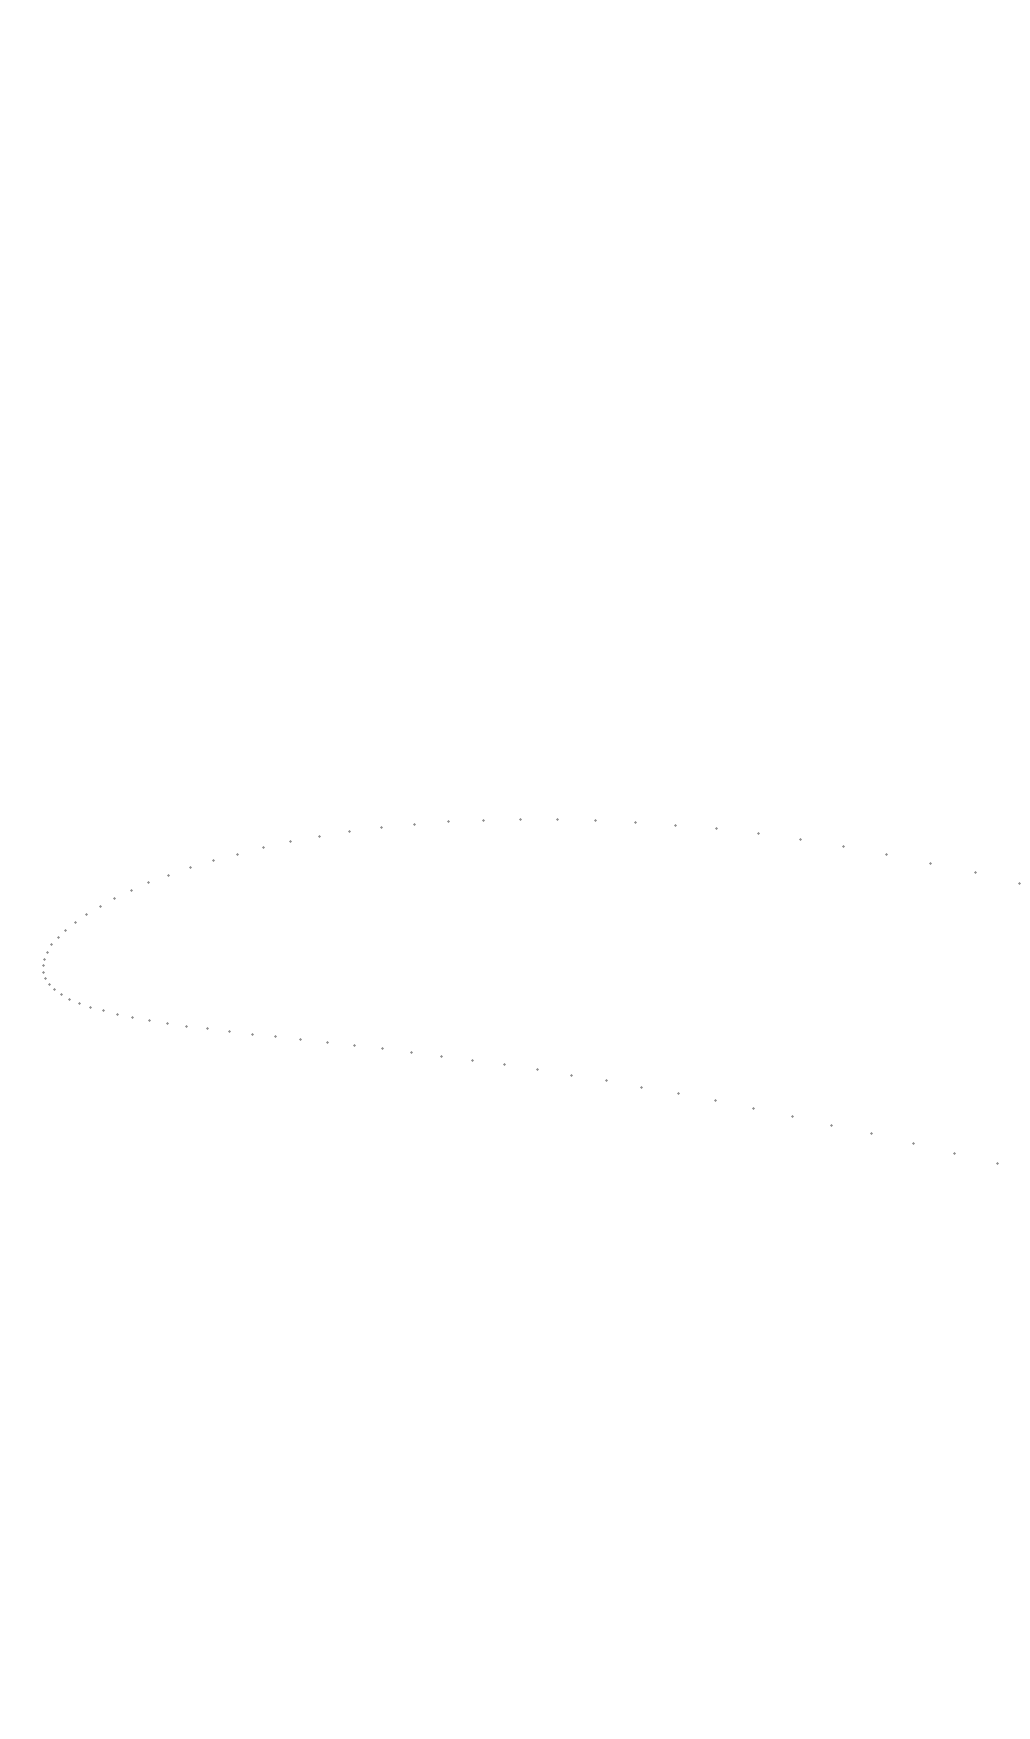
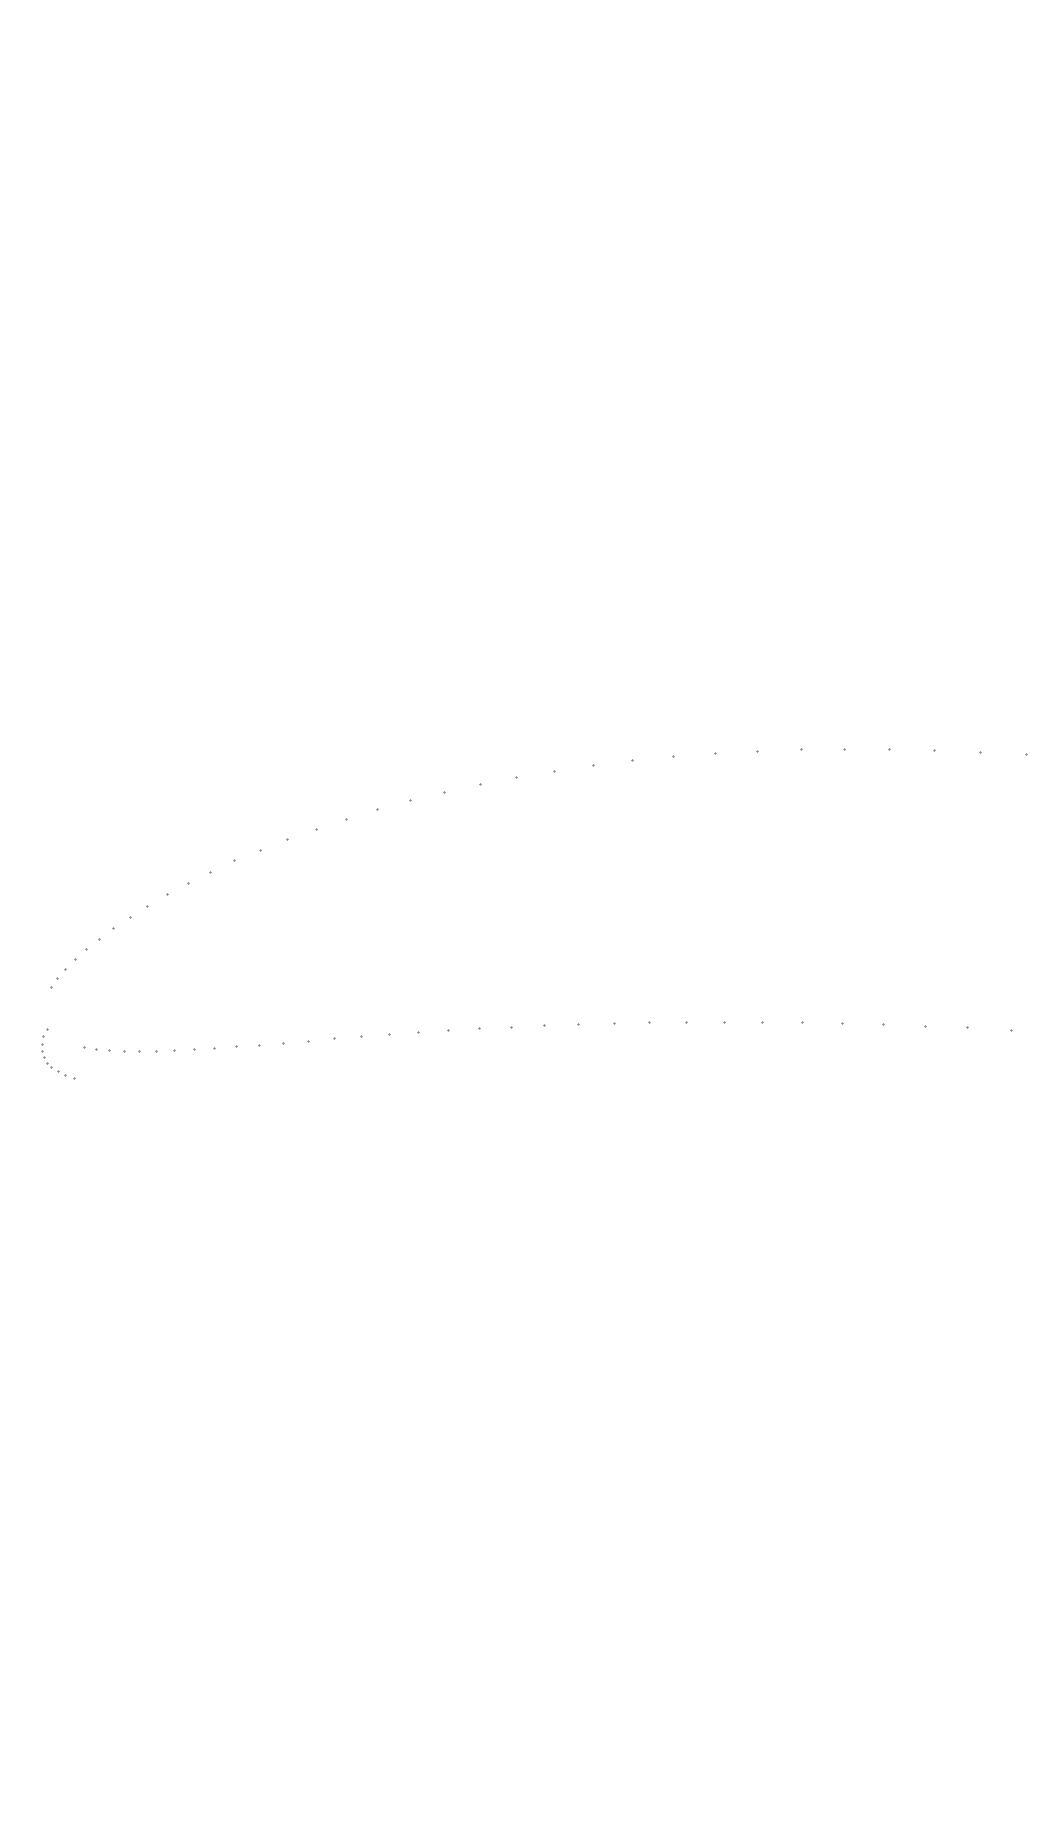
part: (44, 972) -> (45, 1057), moved

